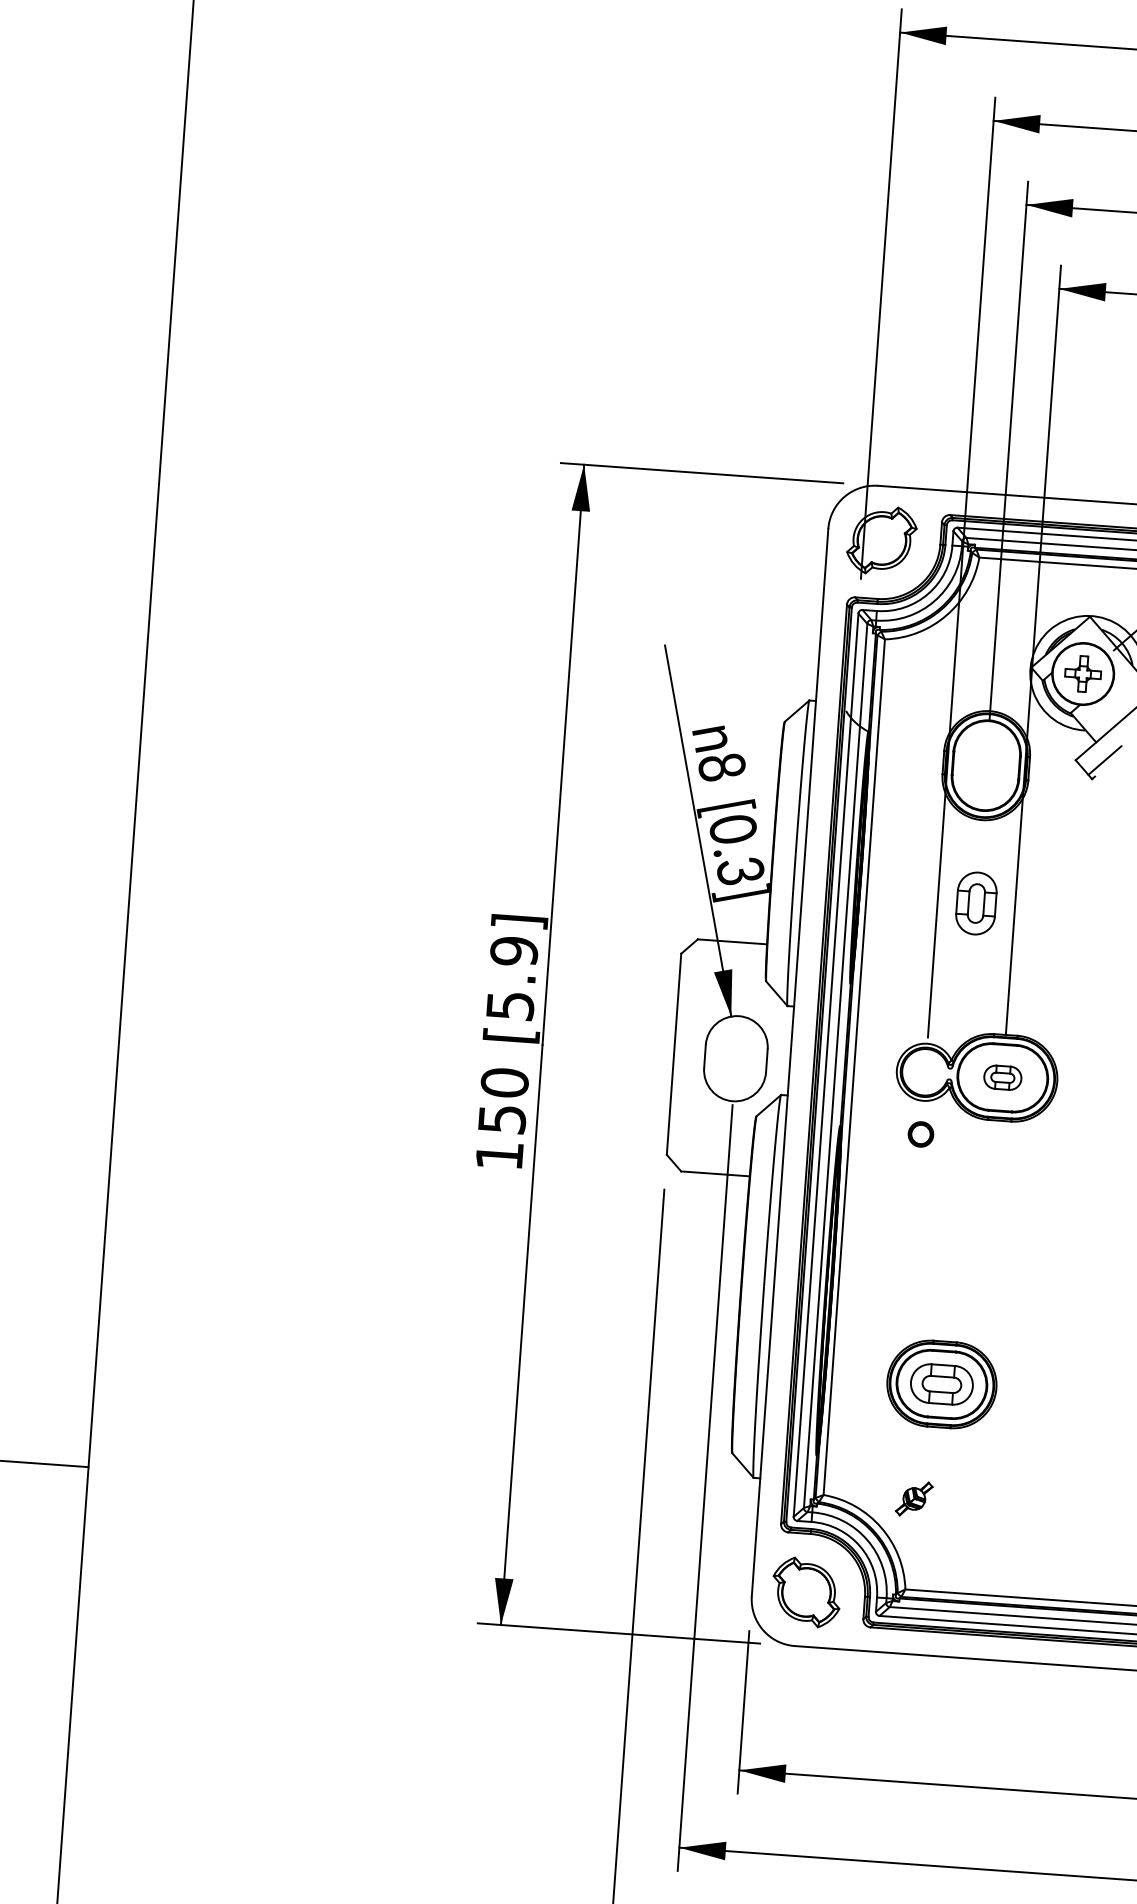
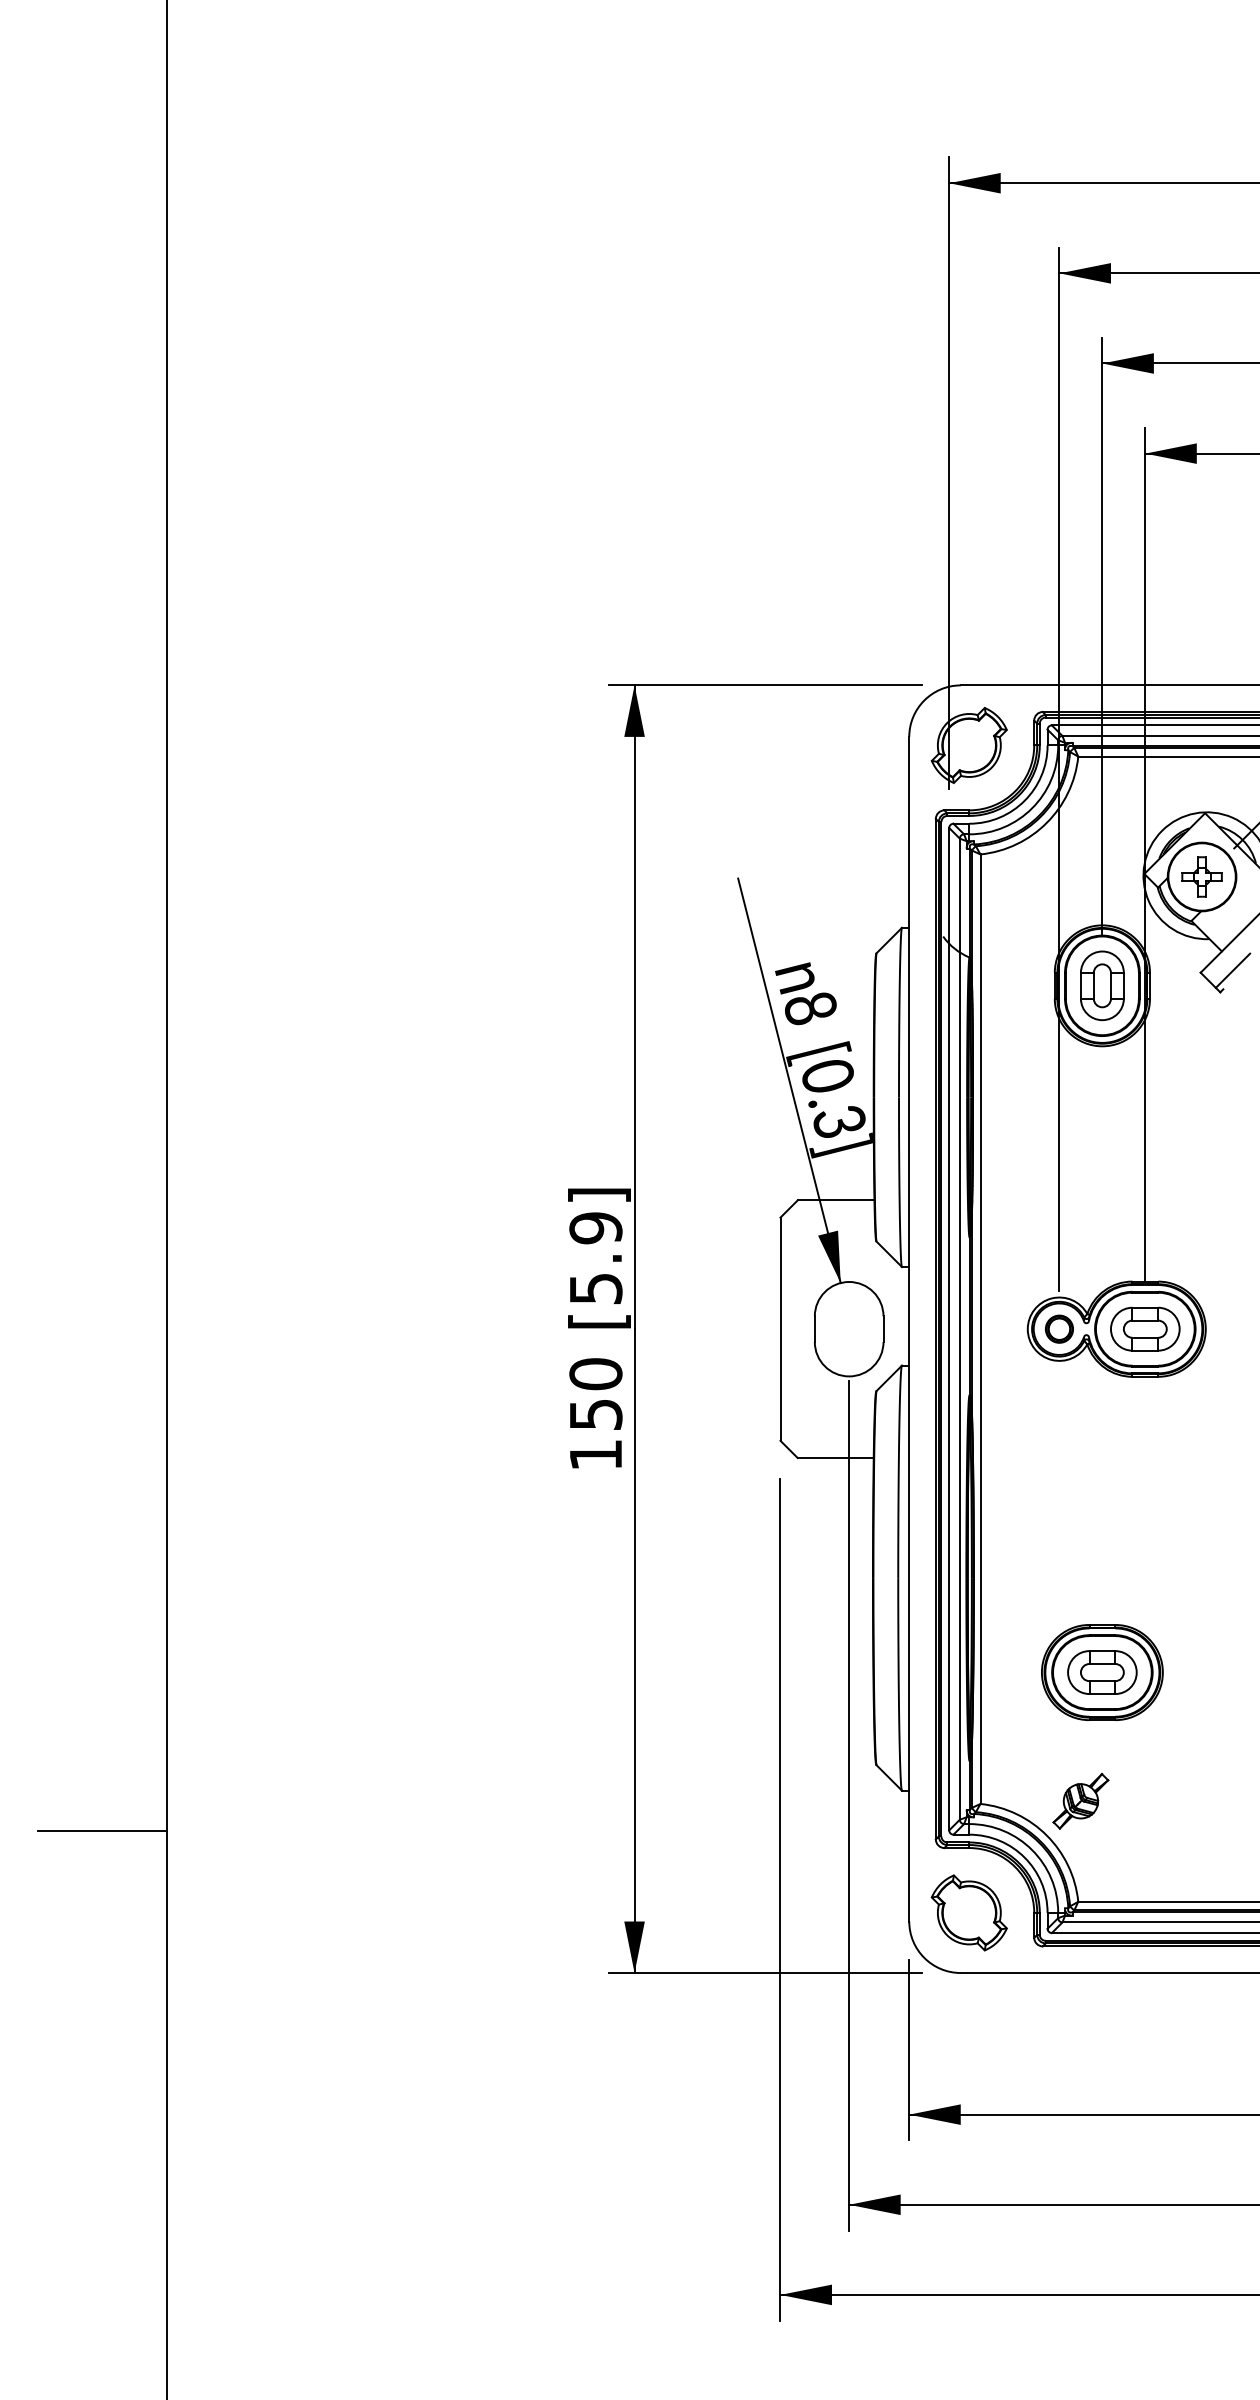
part: (976, 903) -> (1102, 985), moved
part: (1002, 1077) -> (1145, 1328), size x1.67
part: (921, 1133) -> (1059, 1328), moved
part: (913, 1498) -> (1080, 1800), size x1.43

